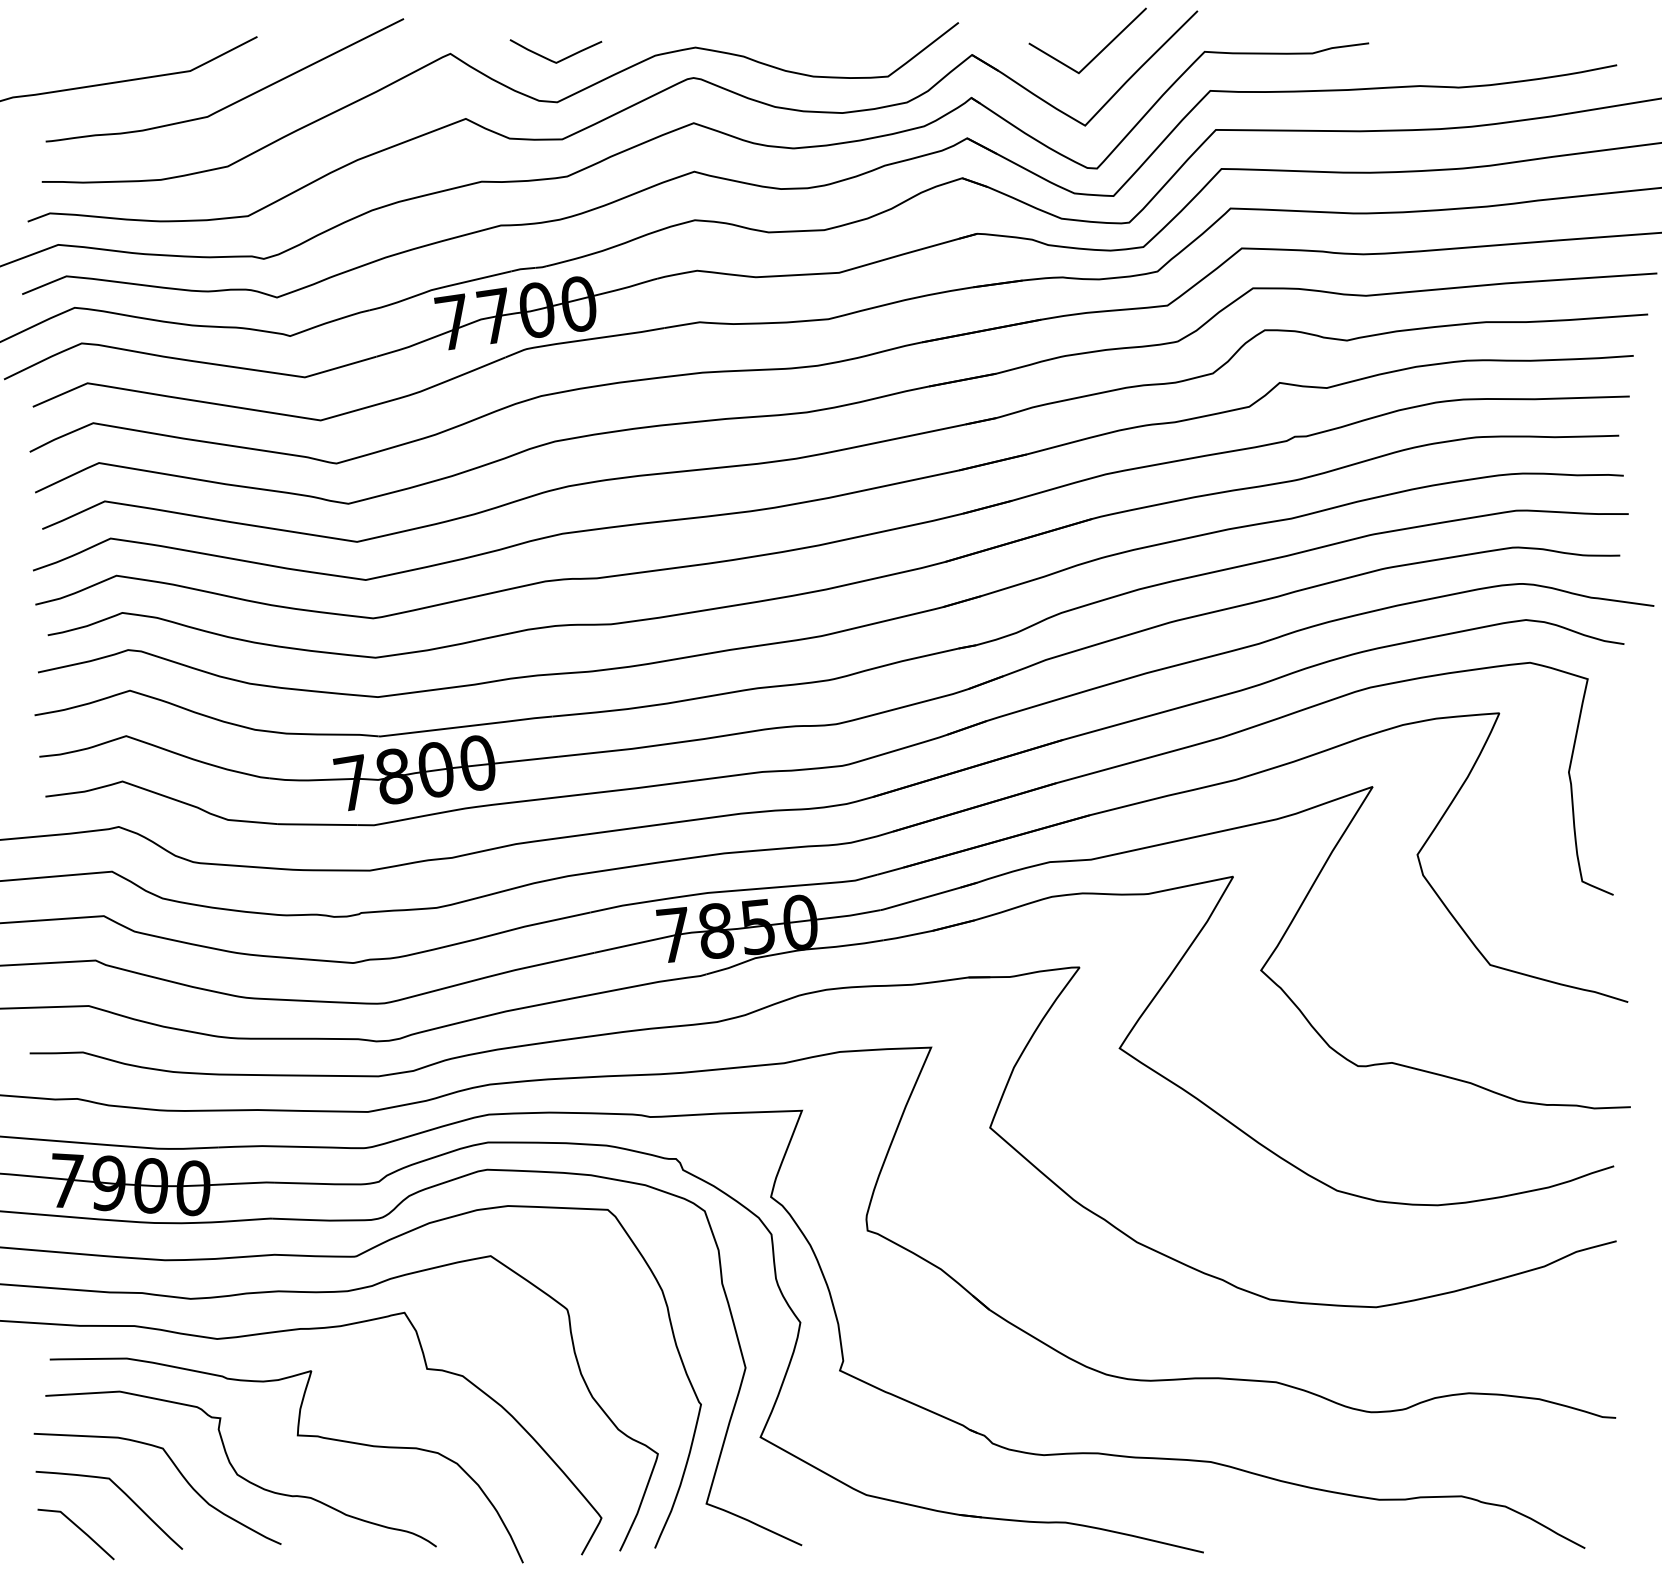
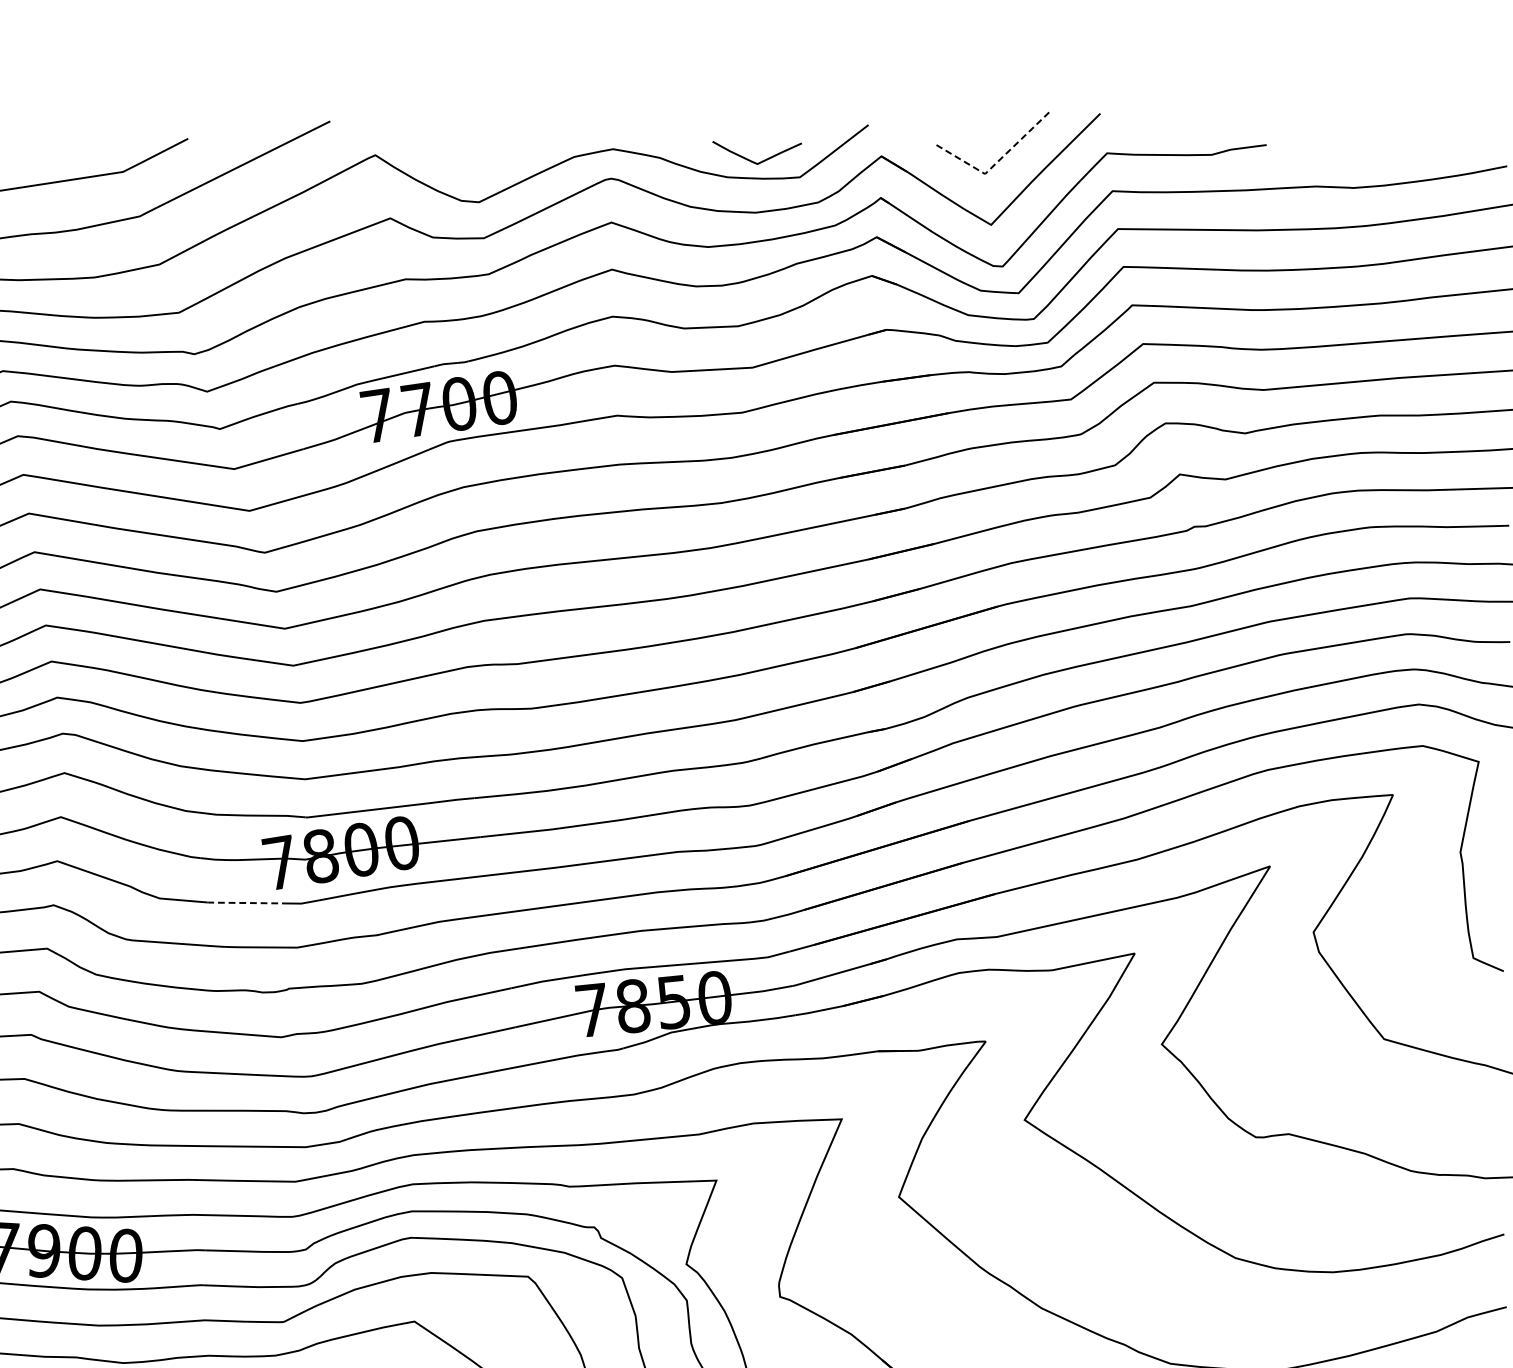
curve: (551, 59) -> (752, 160), moved
line: (1091, 61) -> (997, 162), solid -> dashed
line: (316, 824) -> (245, 902), solid -> dashed

